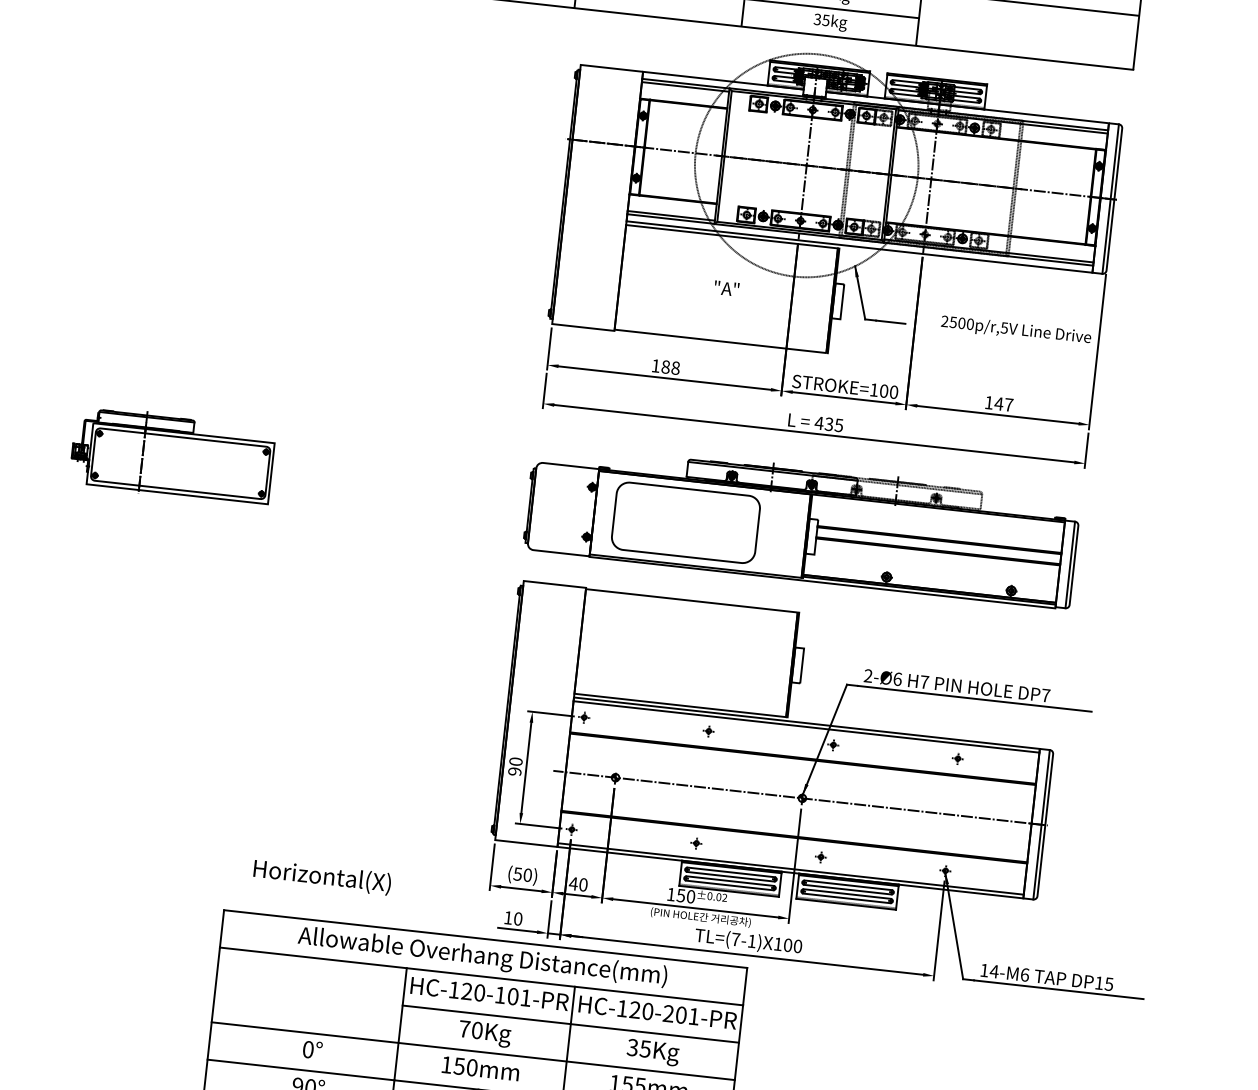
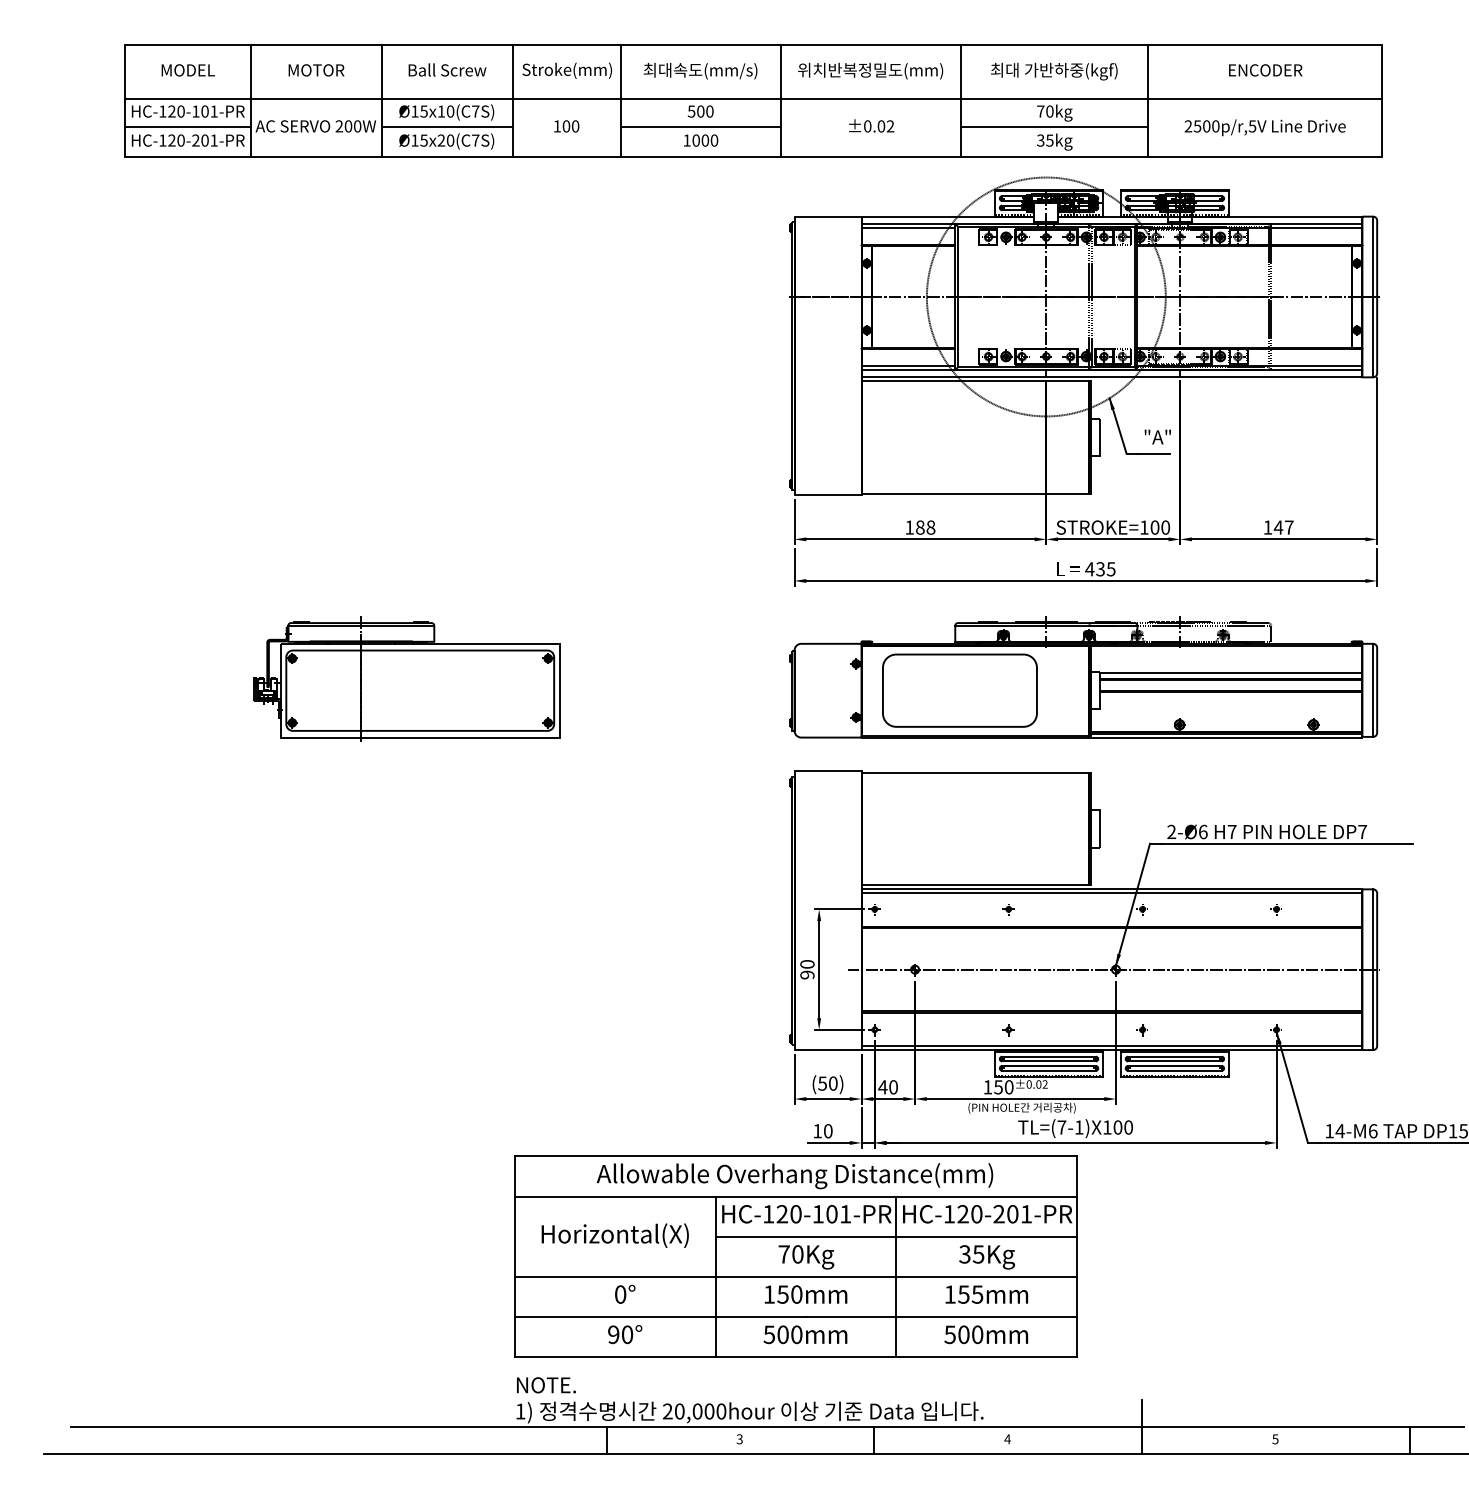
text: (726, 288) -> (1157, 436), moved
text: (1015, 330) -> (1264, 127), moved
part: (172, 454) -> (406, 678), size x1.43
line: (940, 534) -> (1231, 673), added
text: (321, 876) -> (614, 1235), moved

